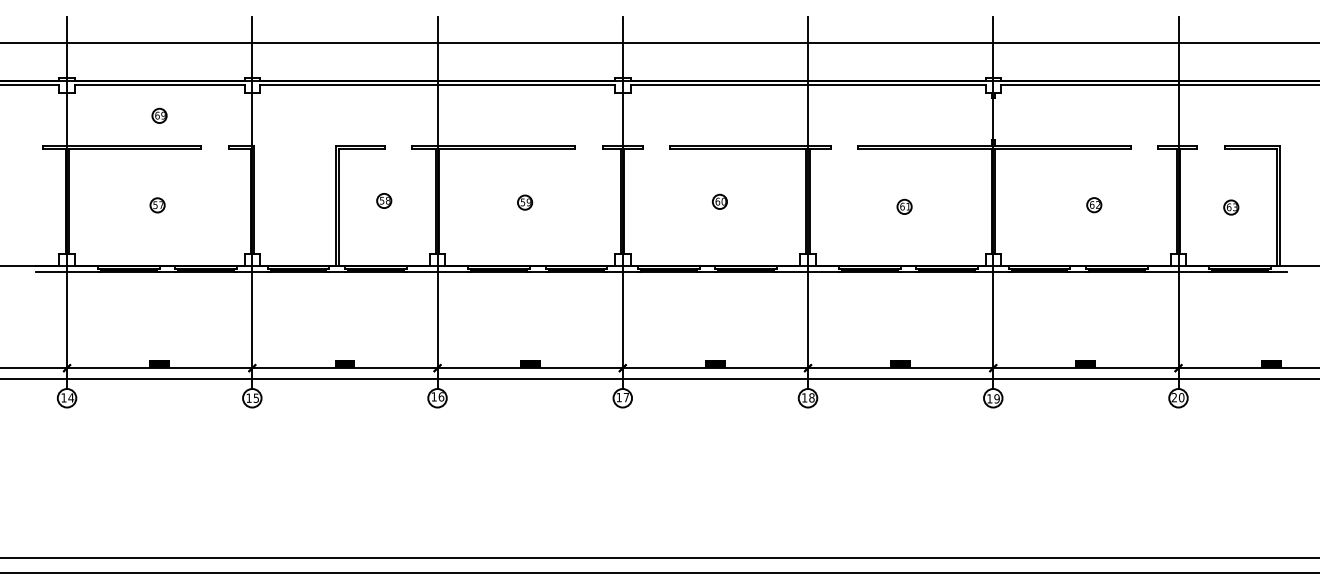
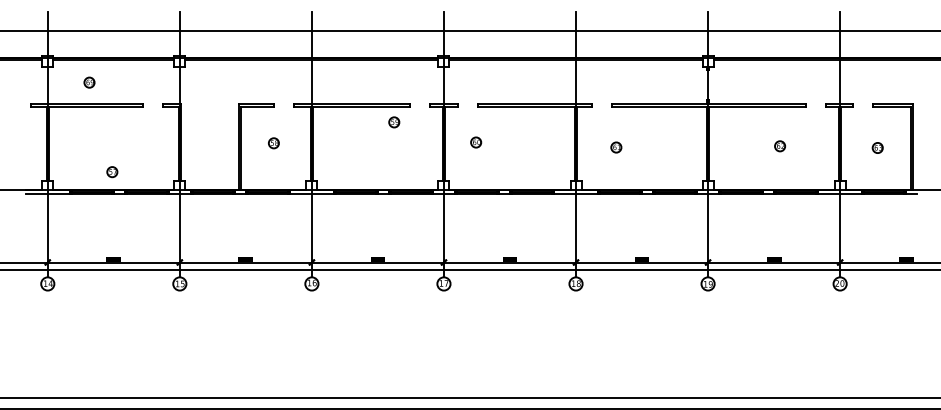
part: (159, 115) -> (89, 82), moved
part: (719, 201) -> (475, 142), moved
part: (525, 202) -> (394, 122), moved
part: (157, 205) -> (112, 172), moved
part: (904, 206) -> (616, 147), moved

